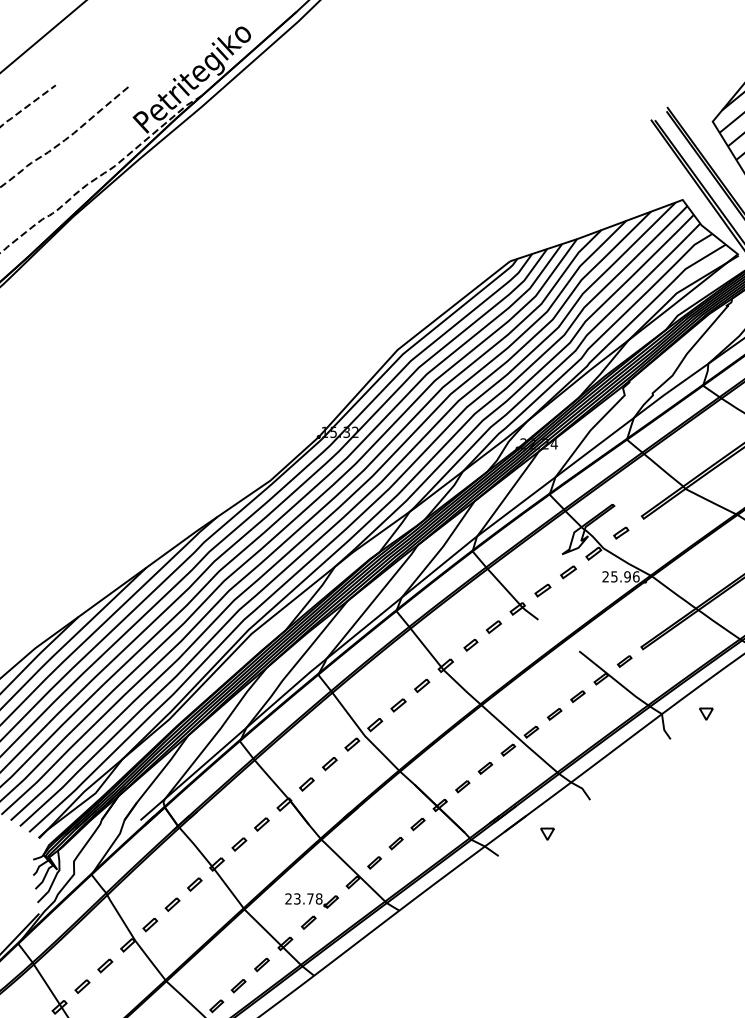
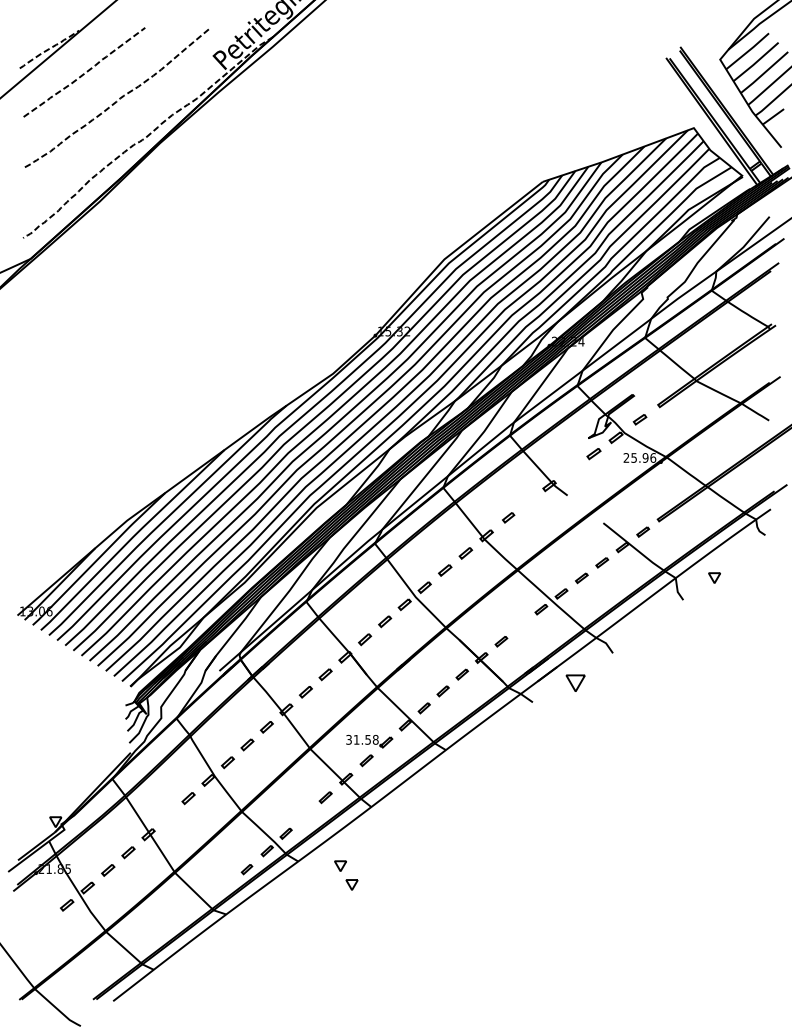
part: (542, 591) -> (571, 470), removed
part: (493, 627) -> (528, 502), removed
part: (485, 768) -> (521, 625), removed
part: (547, 833) -> (575, 682), size x1.6
text: (299, 898) -> (358, 739), 23.78 -> 31.58
part: (82, 986) -> (168, 816), removed
part: (238, 986) -> (305, 816), removed

